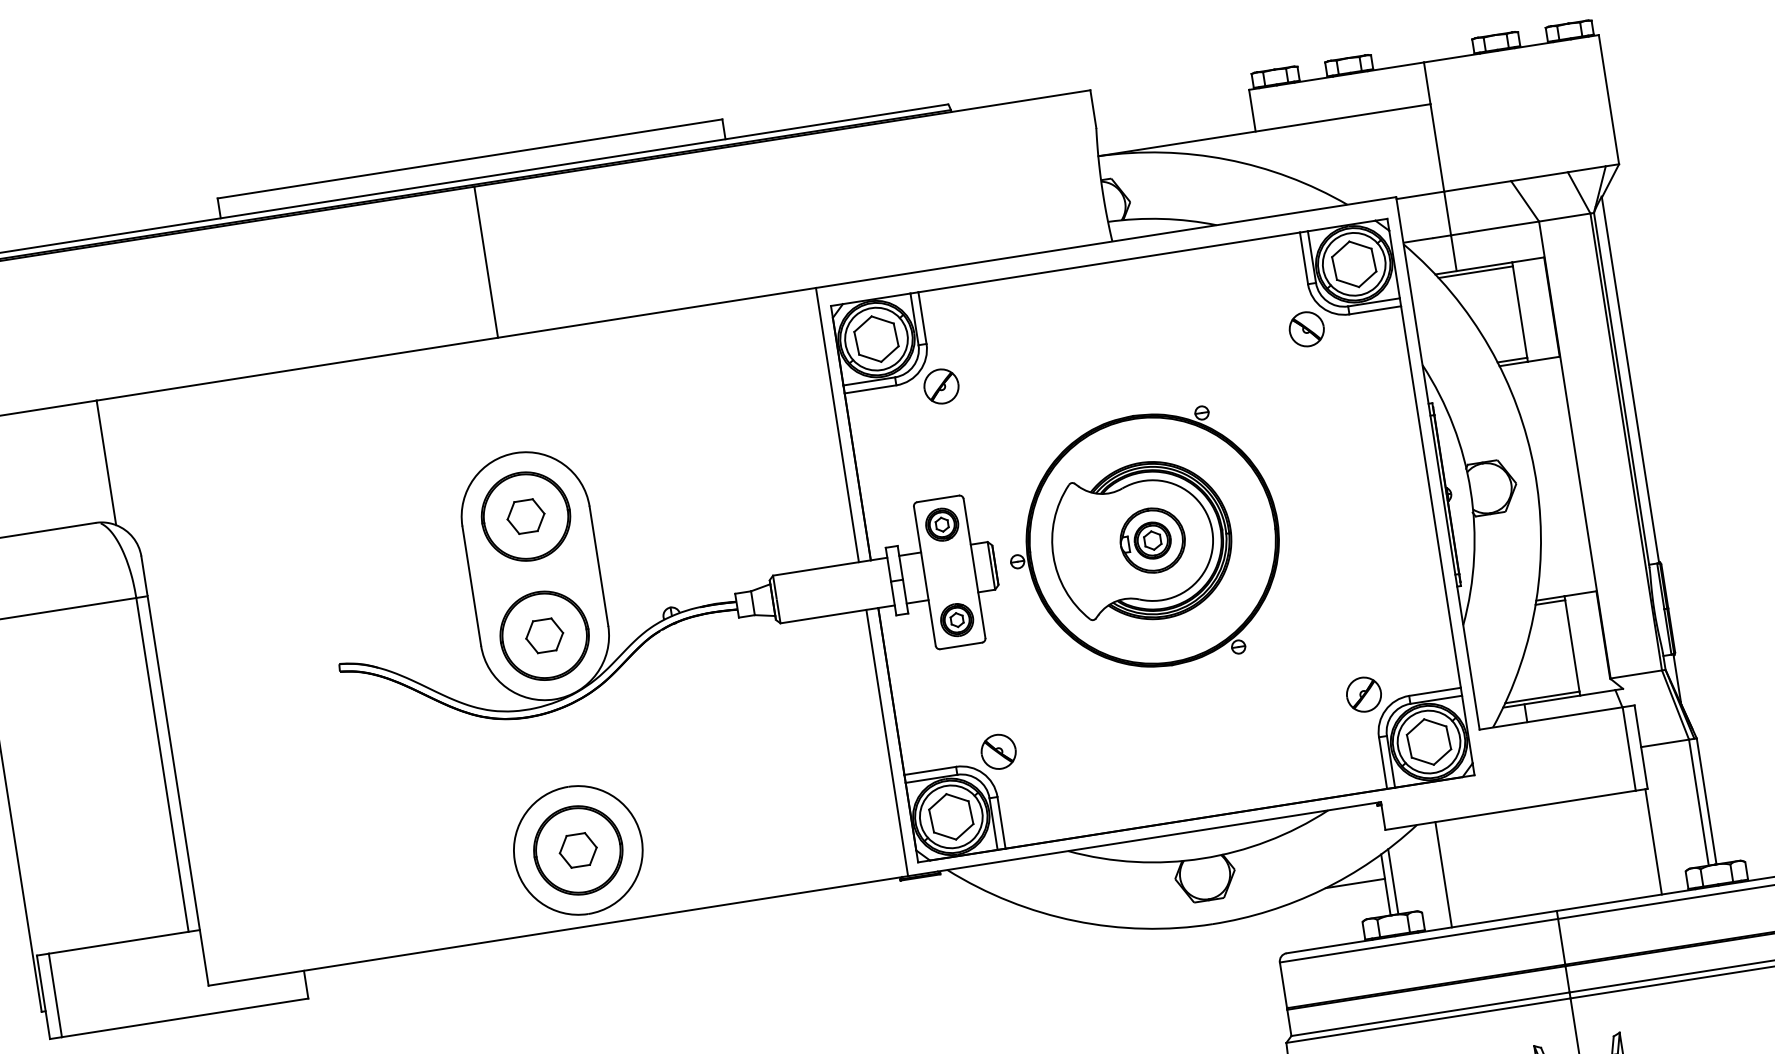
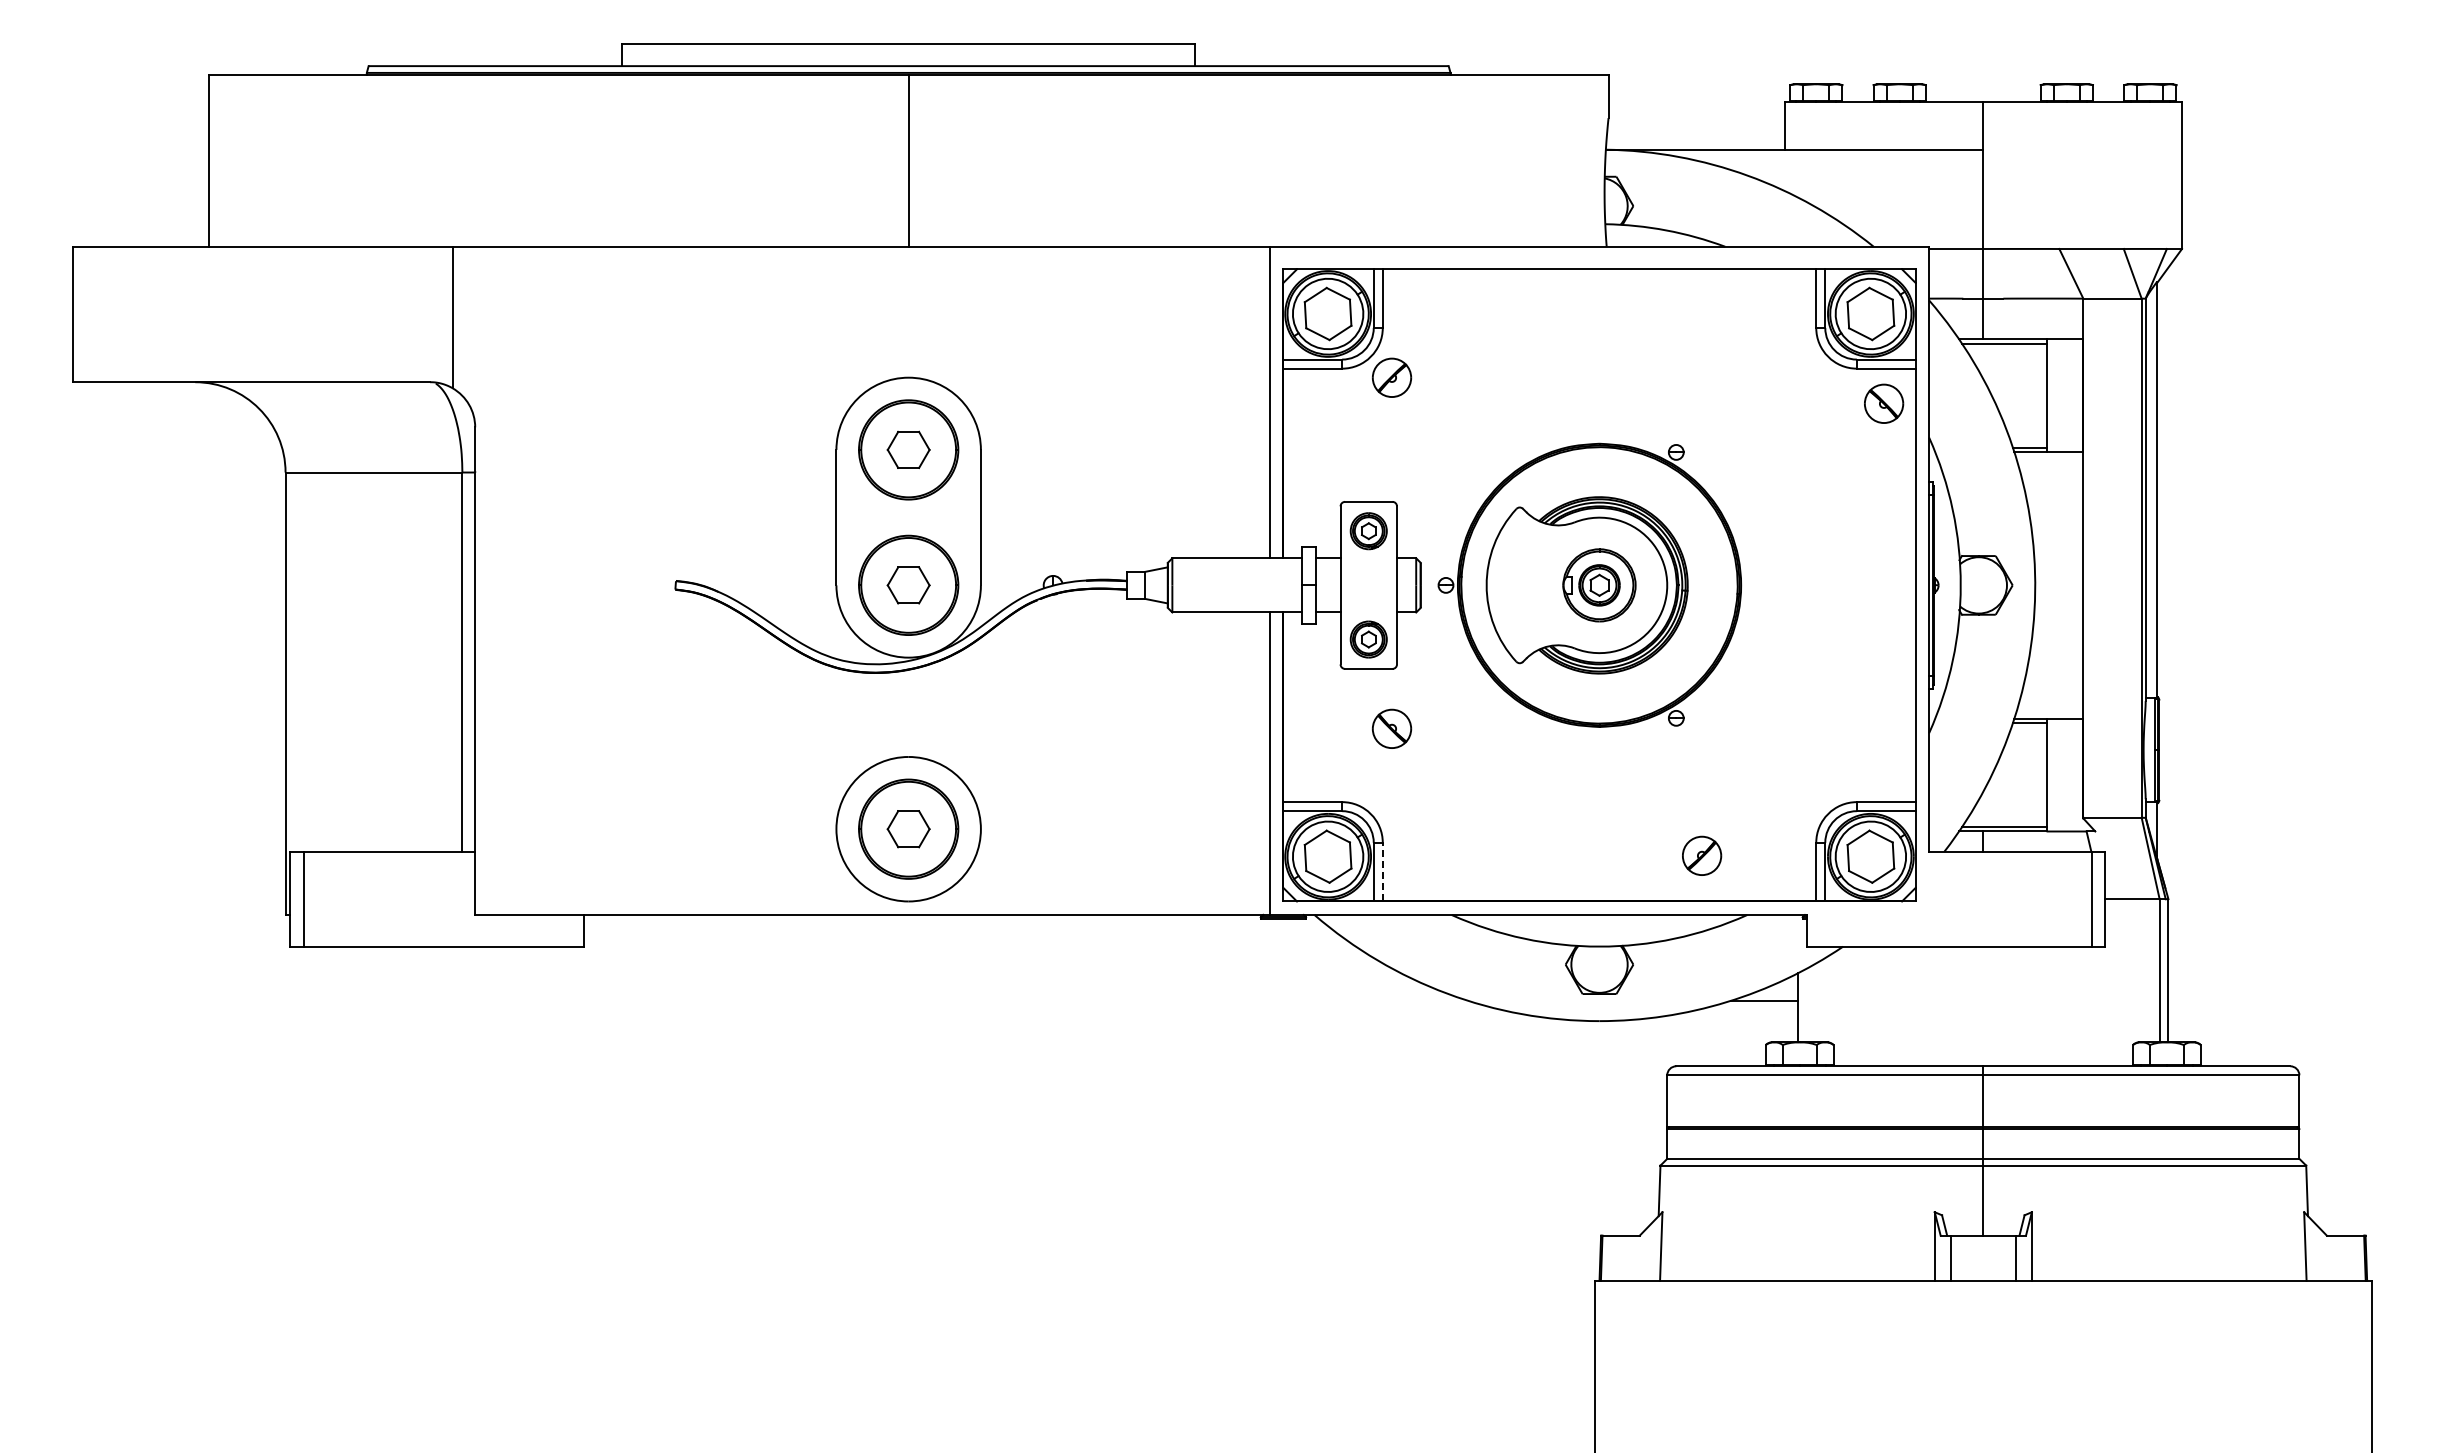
part: (1307, 328) -> (1884, 403), moved
part: (1364, 694) -> (1702, 855), moved
part: (998, 751) -> (1391, 728), moved
line: (1001, 822) -> (1382, 871), solid -> dashed
line: (1653, 841) -> (2102, 1006), removed
line: (1444, 874) -> (1864, 1006), removed
line: (1393, 881) -> (1807, 1005), removed

